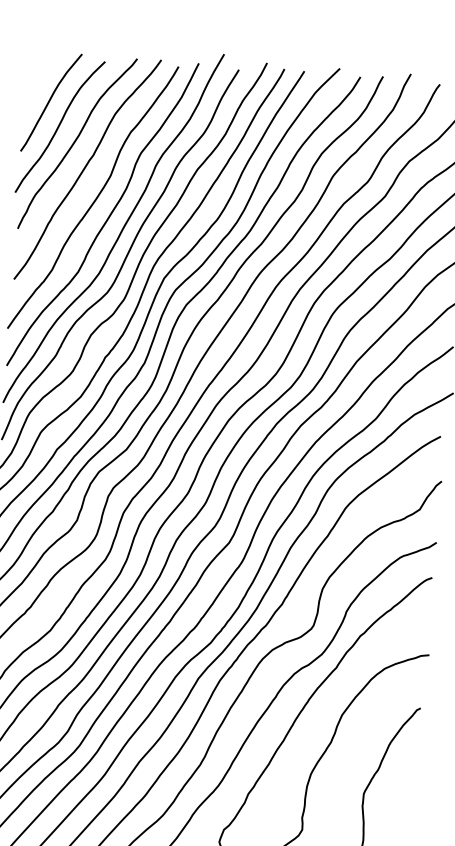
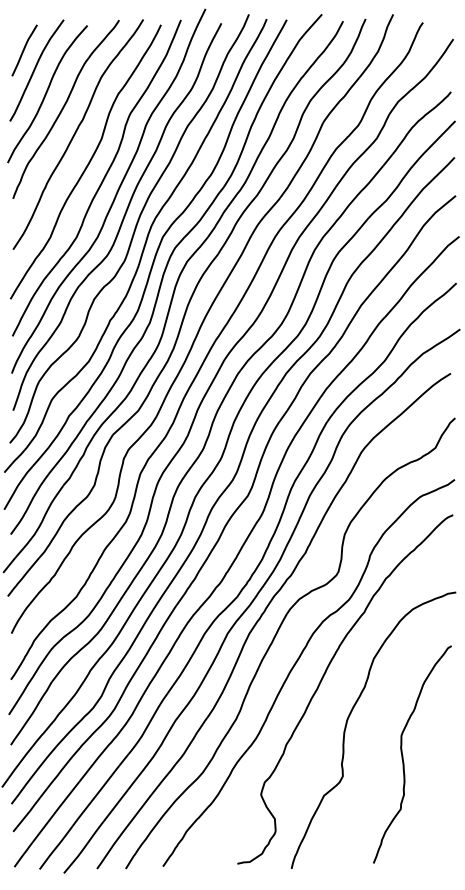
curve: (40, 81) -> (24, 50), added

